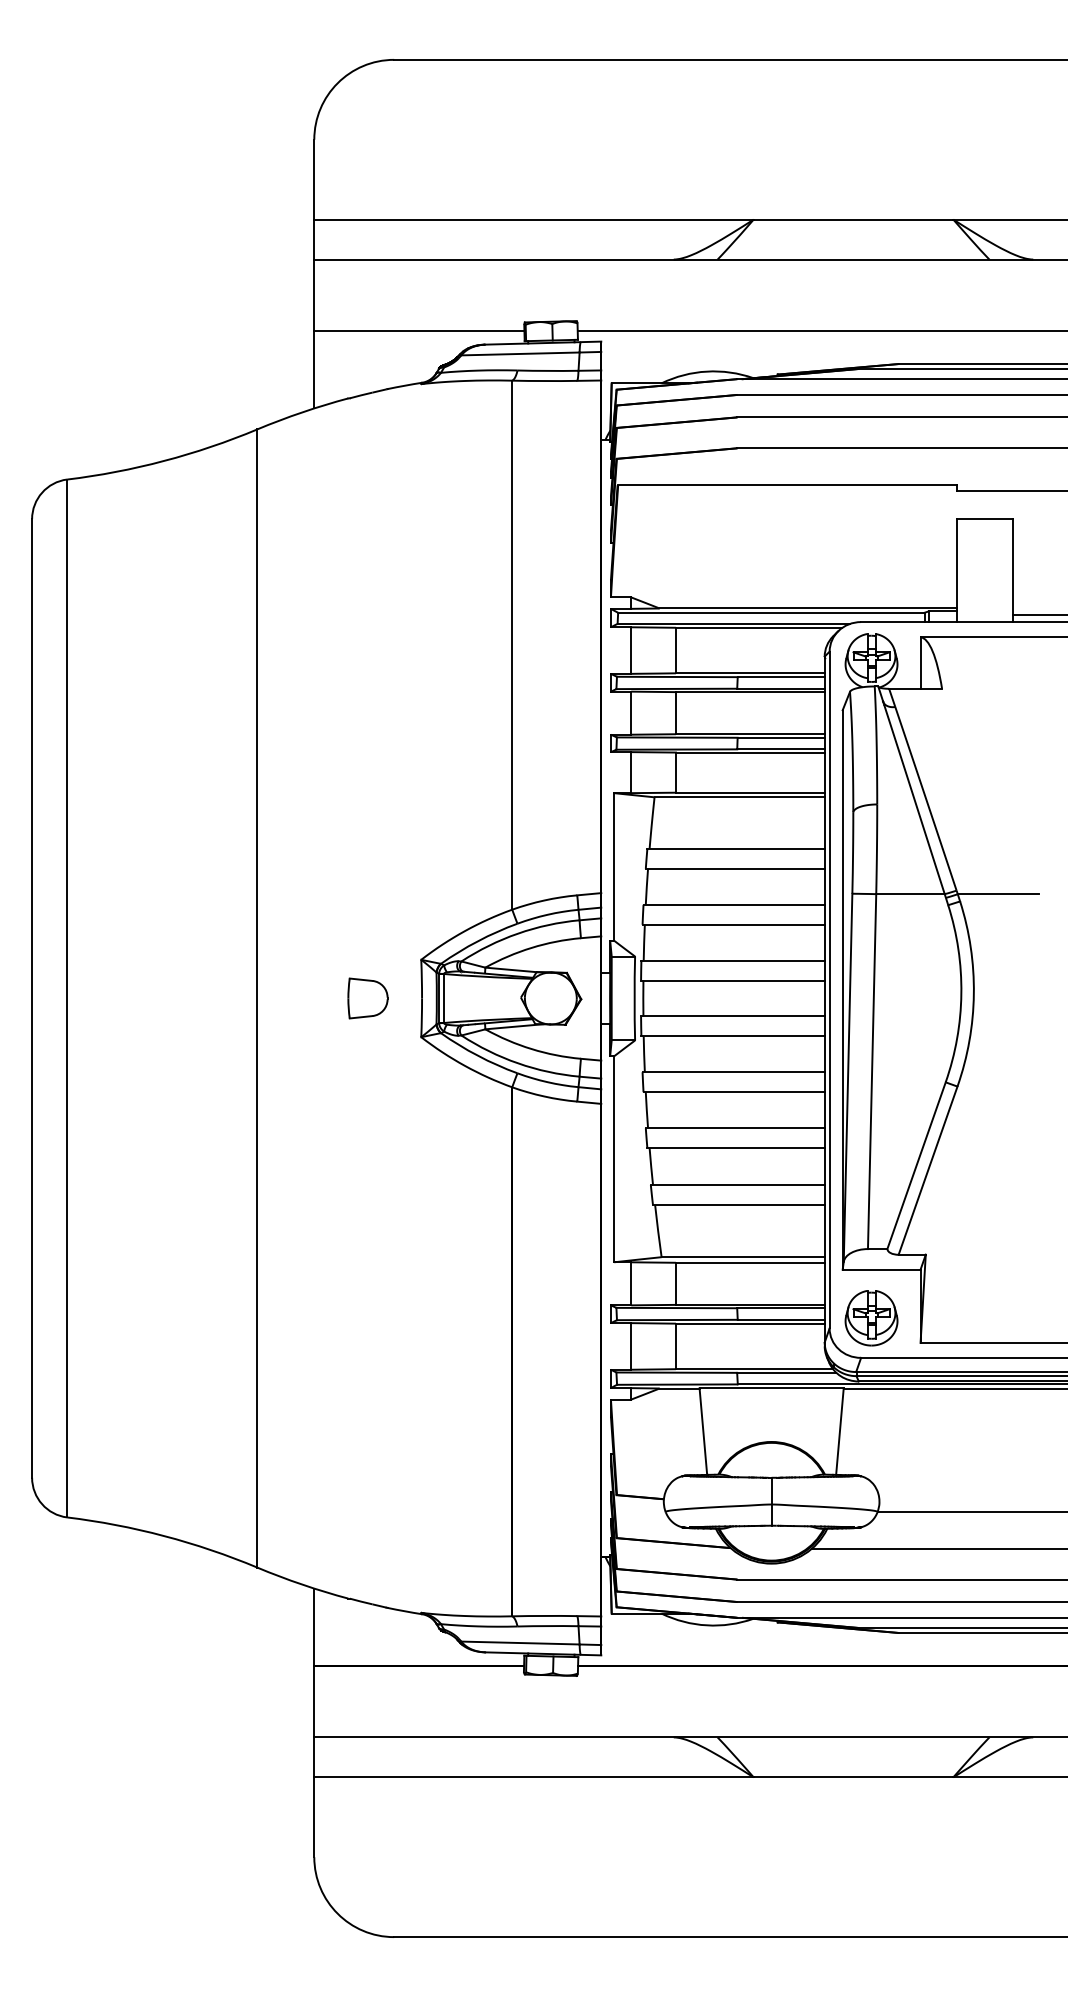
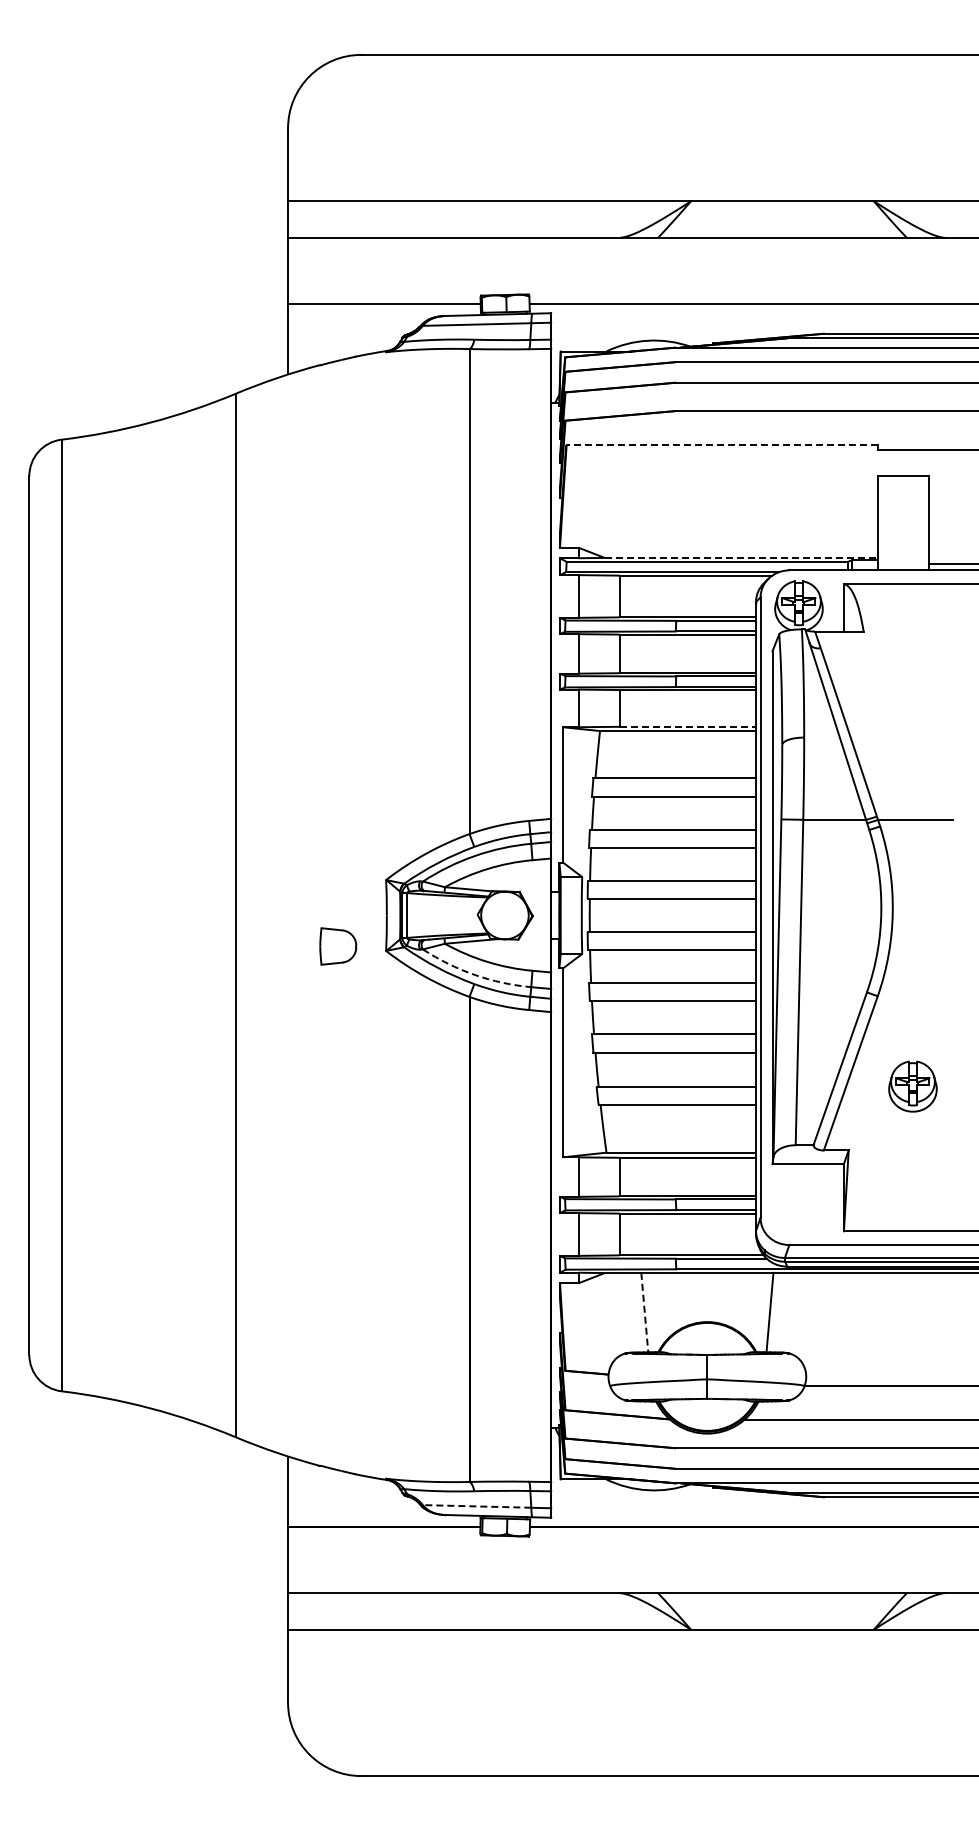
line: (787, 484) -> (721, 444), solid -> dashed
line: (808, 608) -> (741, 557), solid -> dashed
line: (751, 792) -> (688, 726), solid -> dashed
part: (368, 998) -> (338, 946), moved
arc: (517, 1062) -> (474, 974), solid -> dashed
part: (871, 1318) -> (912, 1086), moved
line: (703, 1431) -> (644, 1312), solid -> dashed
line: (519, 1643) -> (476, 1506), solid -> dashed

